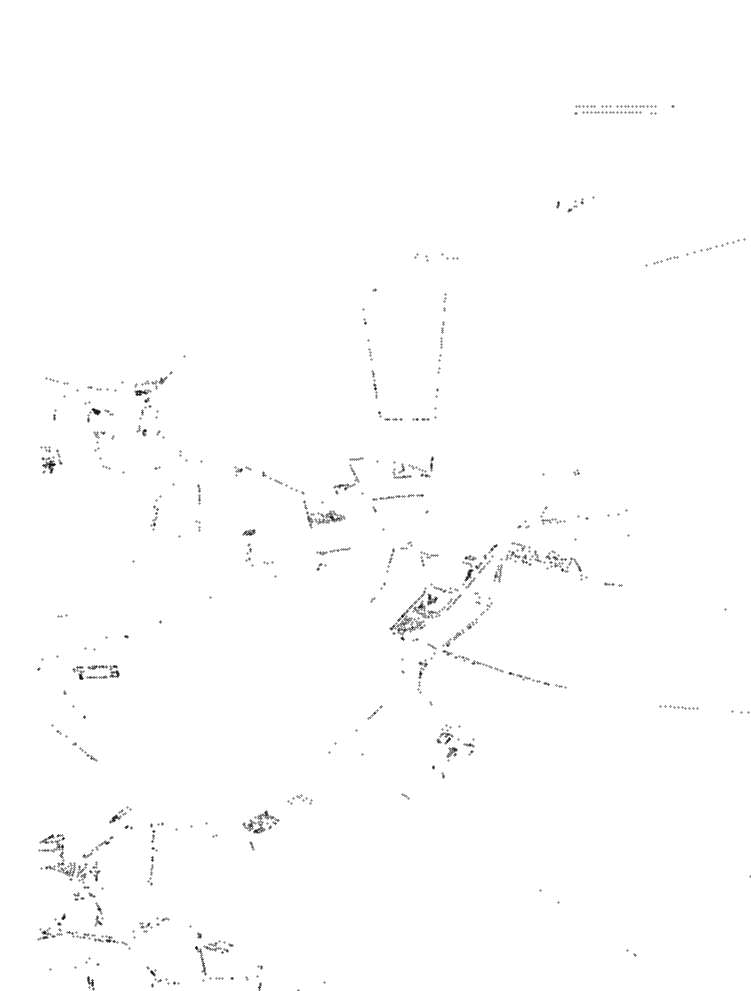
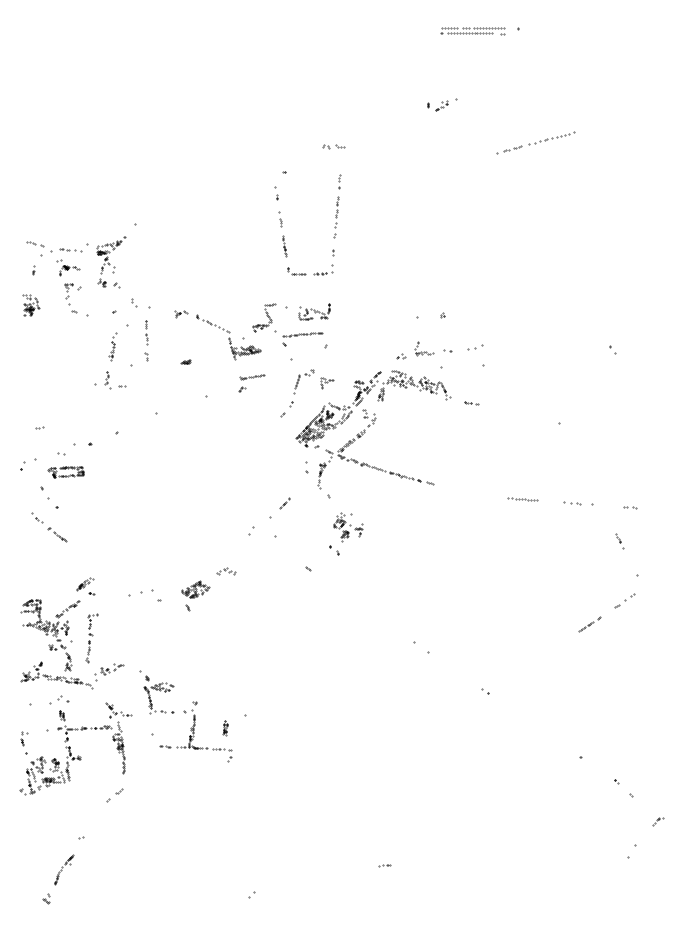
part: (437, 256) -> (333, 146), size x0.62
part: (198, 494) -> (146, 332), size x1.67
part: (264, 561) -> (119, 385), moved
part: (155, 854) -> (91, 638), moved

